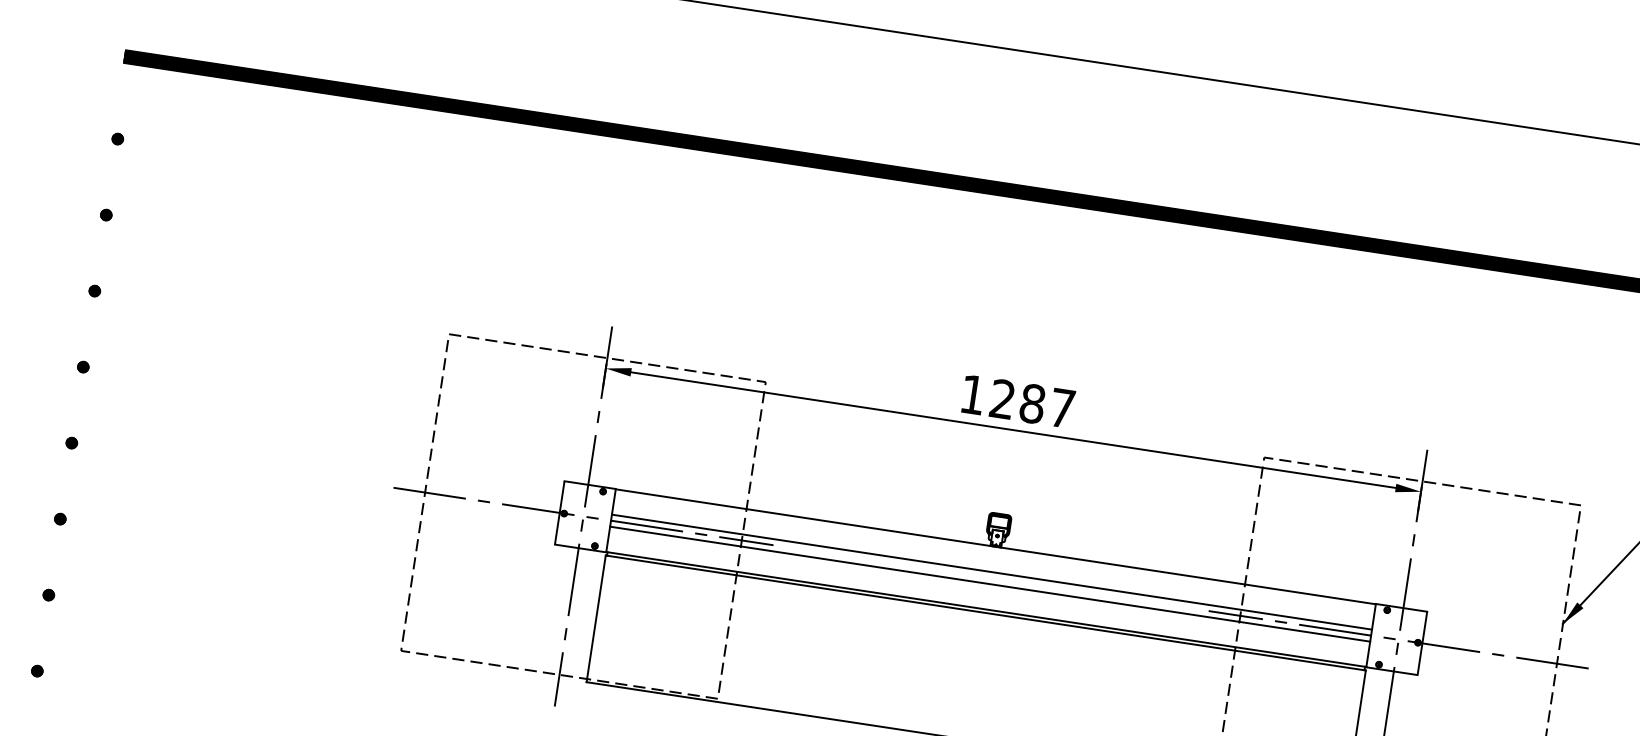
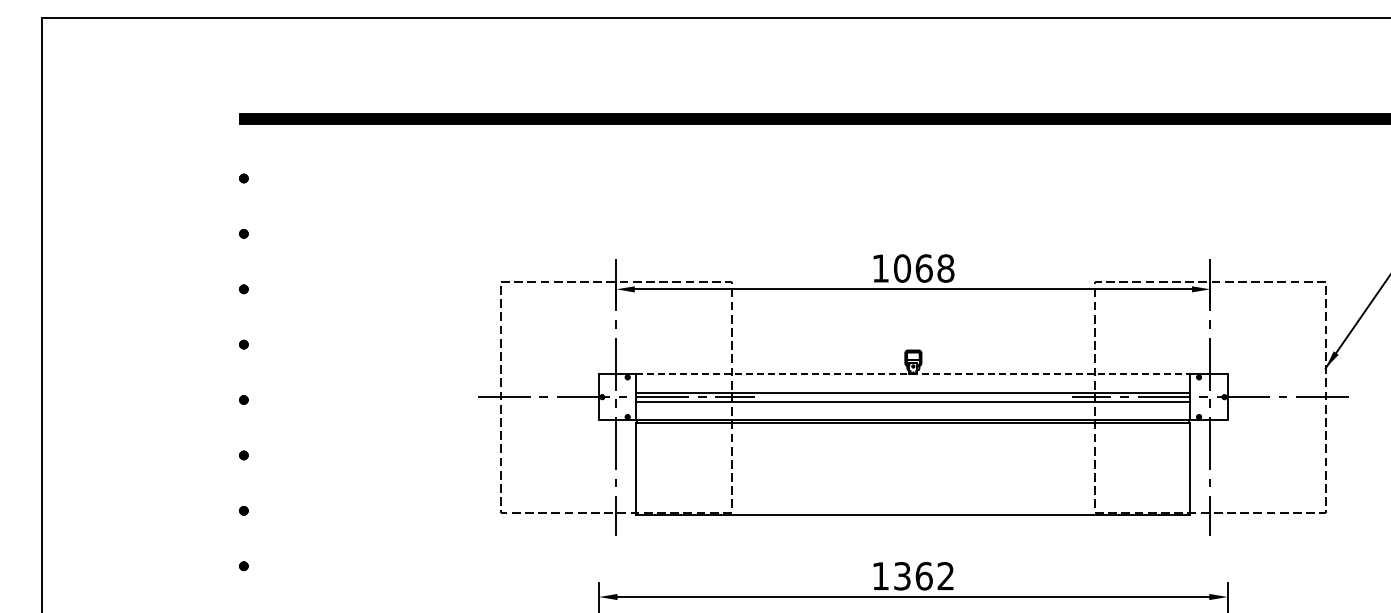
text: (1033, 403) -> (924, 268), 1287 -> 1068
line: (995, 547) -> (913, 374), solid -> dashed

